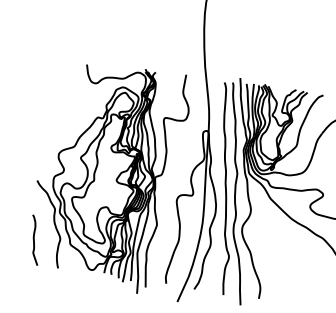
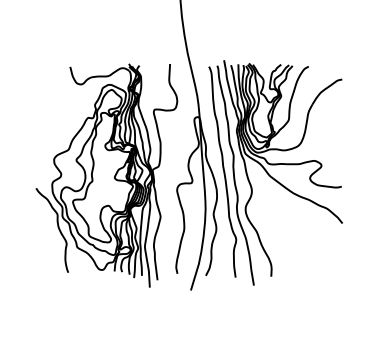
curve: (34, 239) -> (41, 247), removed

